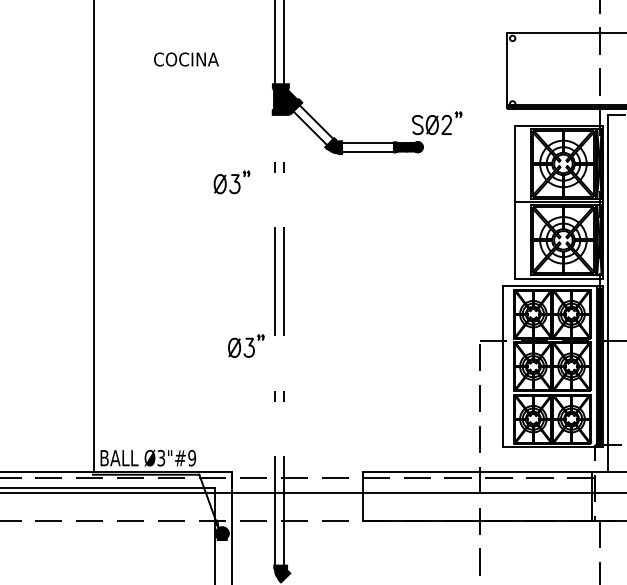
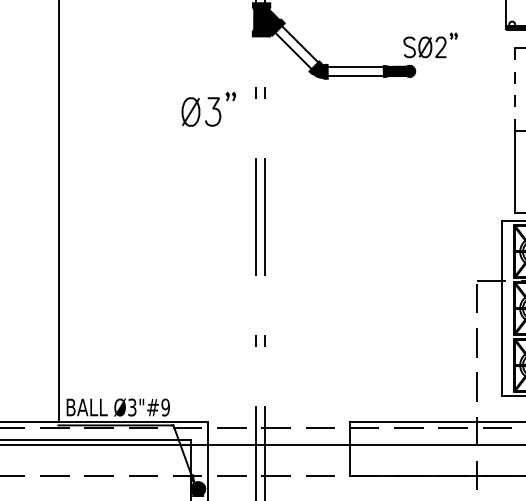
line: (515, 163) -> (515, 88), solid -> dashed
part: (231, 182) -> (208, 109), size x1.4
part: (246, 345) -> (224, 285), removed

